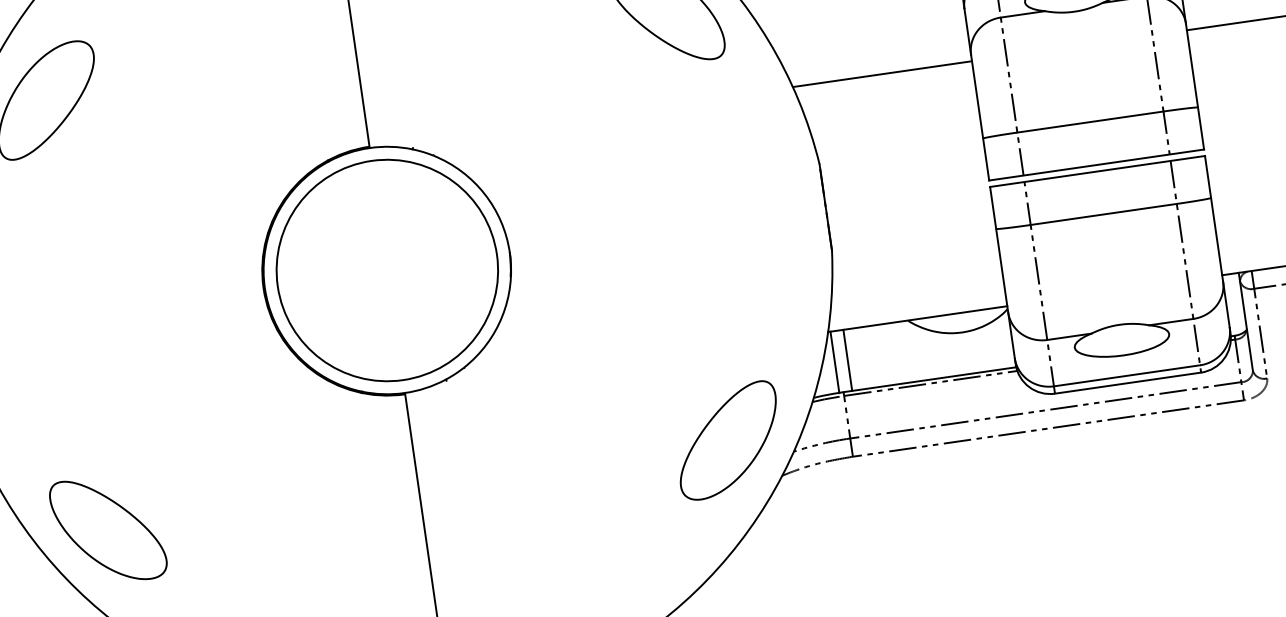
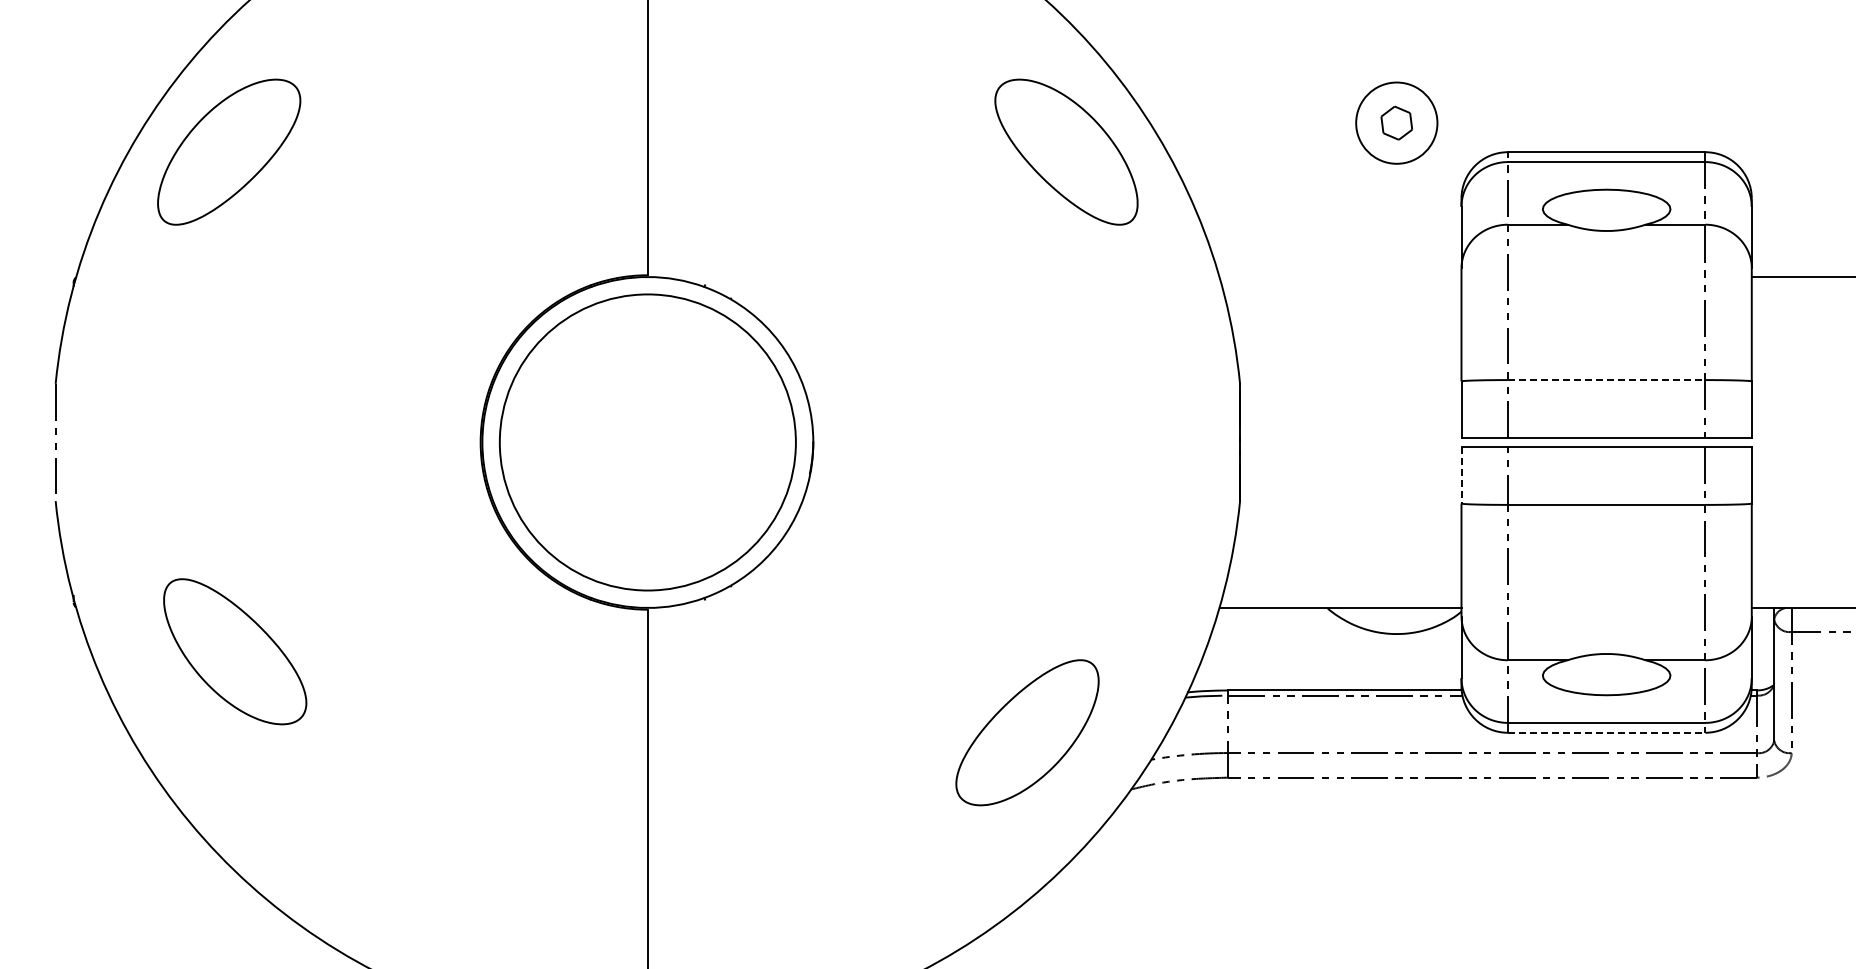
line: (882, 74) -> (1340, 277), removed
line: (1090, 122) -> (1606, 380), solid -> dashed
line: (993, 208) -> (1461, 475), solid -> dashed
line: (848, 359) -> (1240, 648), removed
line: (834, 361) -> (1222, 648), removed
line: (1127, 382) -> (1606, 732), solid -> dashed
part: (728, 440) -> (1027, 732), moved
part: (108, 529) -> (235, 651), moved

